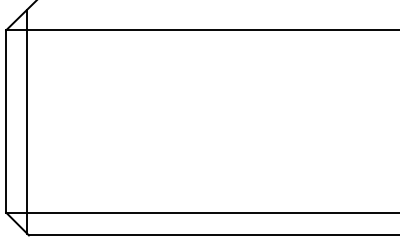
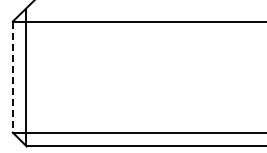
line: (5, 122) -> (12, 77), solid -> dashed

